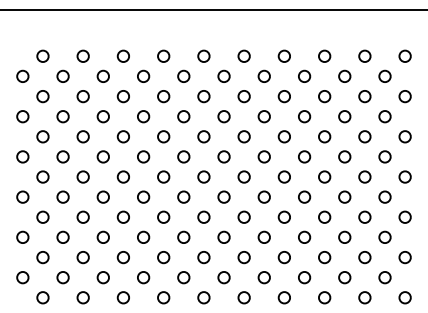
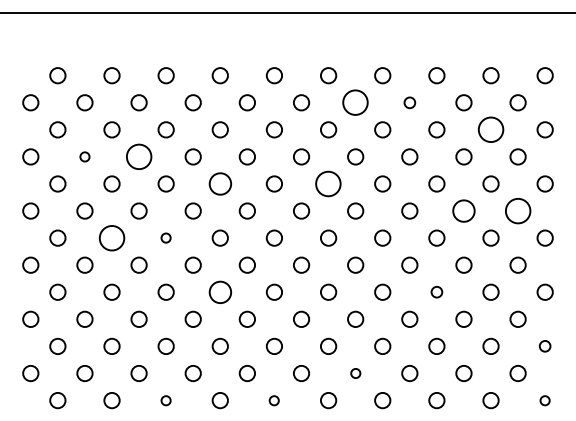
circle: (264, 76) -> (355, 102), size x1.6
circle: (304, 76) -> (409, 102), size x0.7
circle: (364, 96) -> (490, 129), size x1.6
circle: (62, 116) -> (84, 156), size x0.6
circle: (102, 116) -> (138, 156), size x1.6
circle: (163, 136) -> (219, 183), size x1.4
circle: (244, 136) -> (328, 183), size x1.6
circle: (344, 156) -> (463, 210), size x1.4
circle: (384, 156) -> (517, 210), size x1.6
circle: (82, 176) -> (111, 237), size x1.6
circle: (122, 176) -> (165, 237), size x0.6
circle: (163, 216) -> (219, 291), size x1.4
circle: (324, 216) -> (436, 291), size x0.7
circle: (404, 256) -> (544, 345), size x0.7
circle: (264, 277) -> (355, 373), size x0.6
circle: (122, 297) -> (165, 400), size x0.6
circle: (203, 297) -> (273, 400), size x0.6
circle: (404, 297) -> (544, 400), size x0.6

